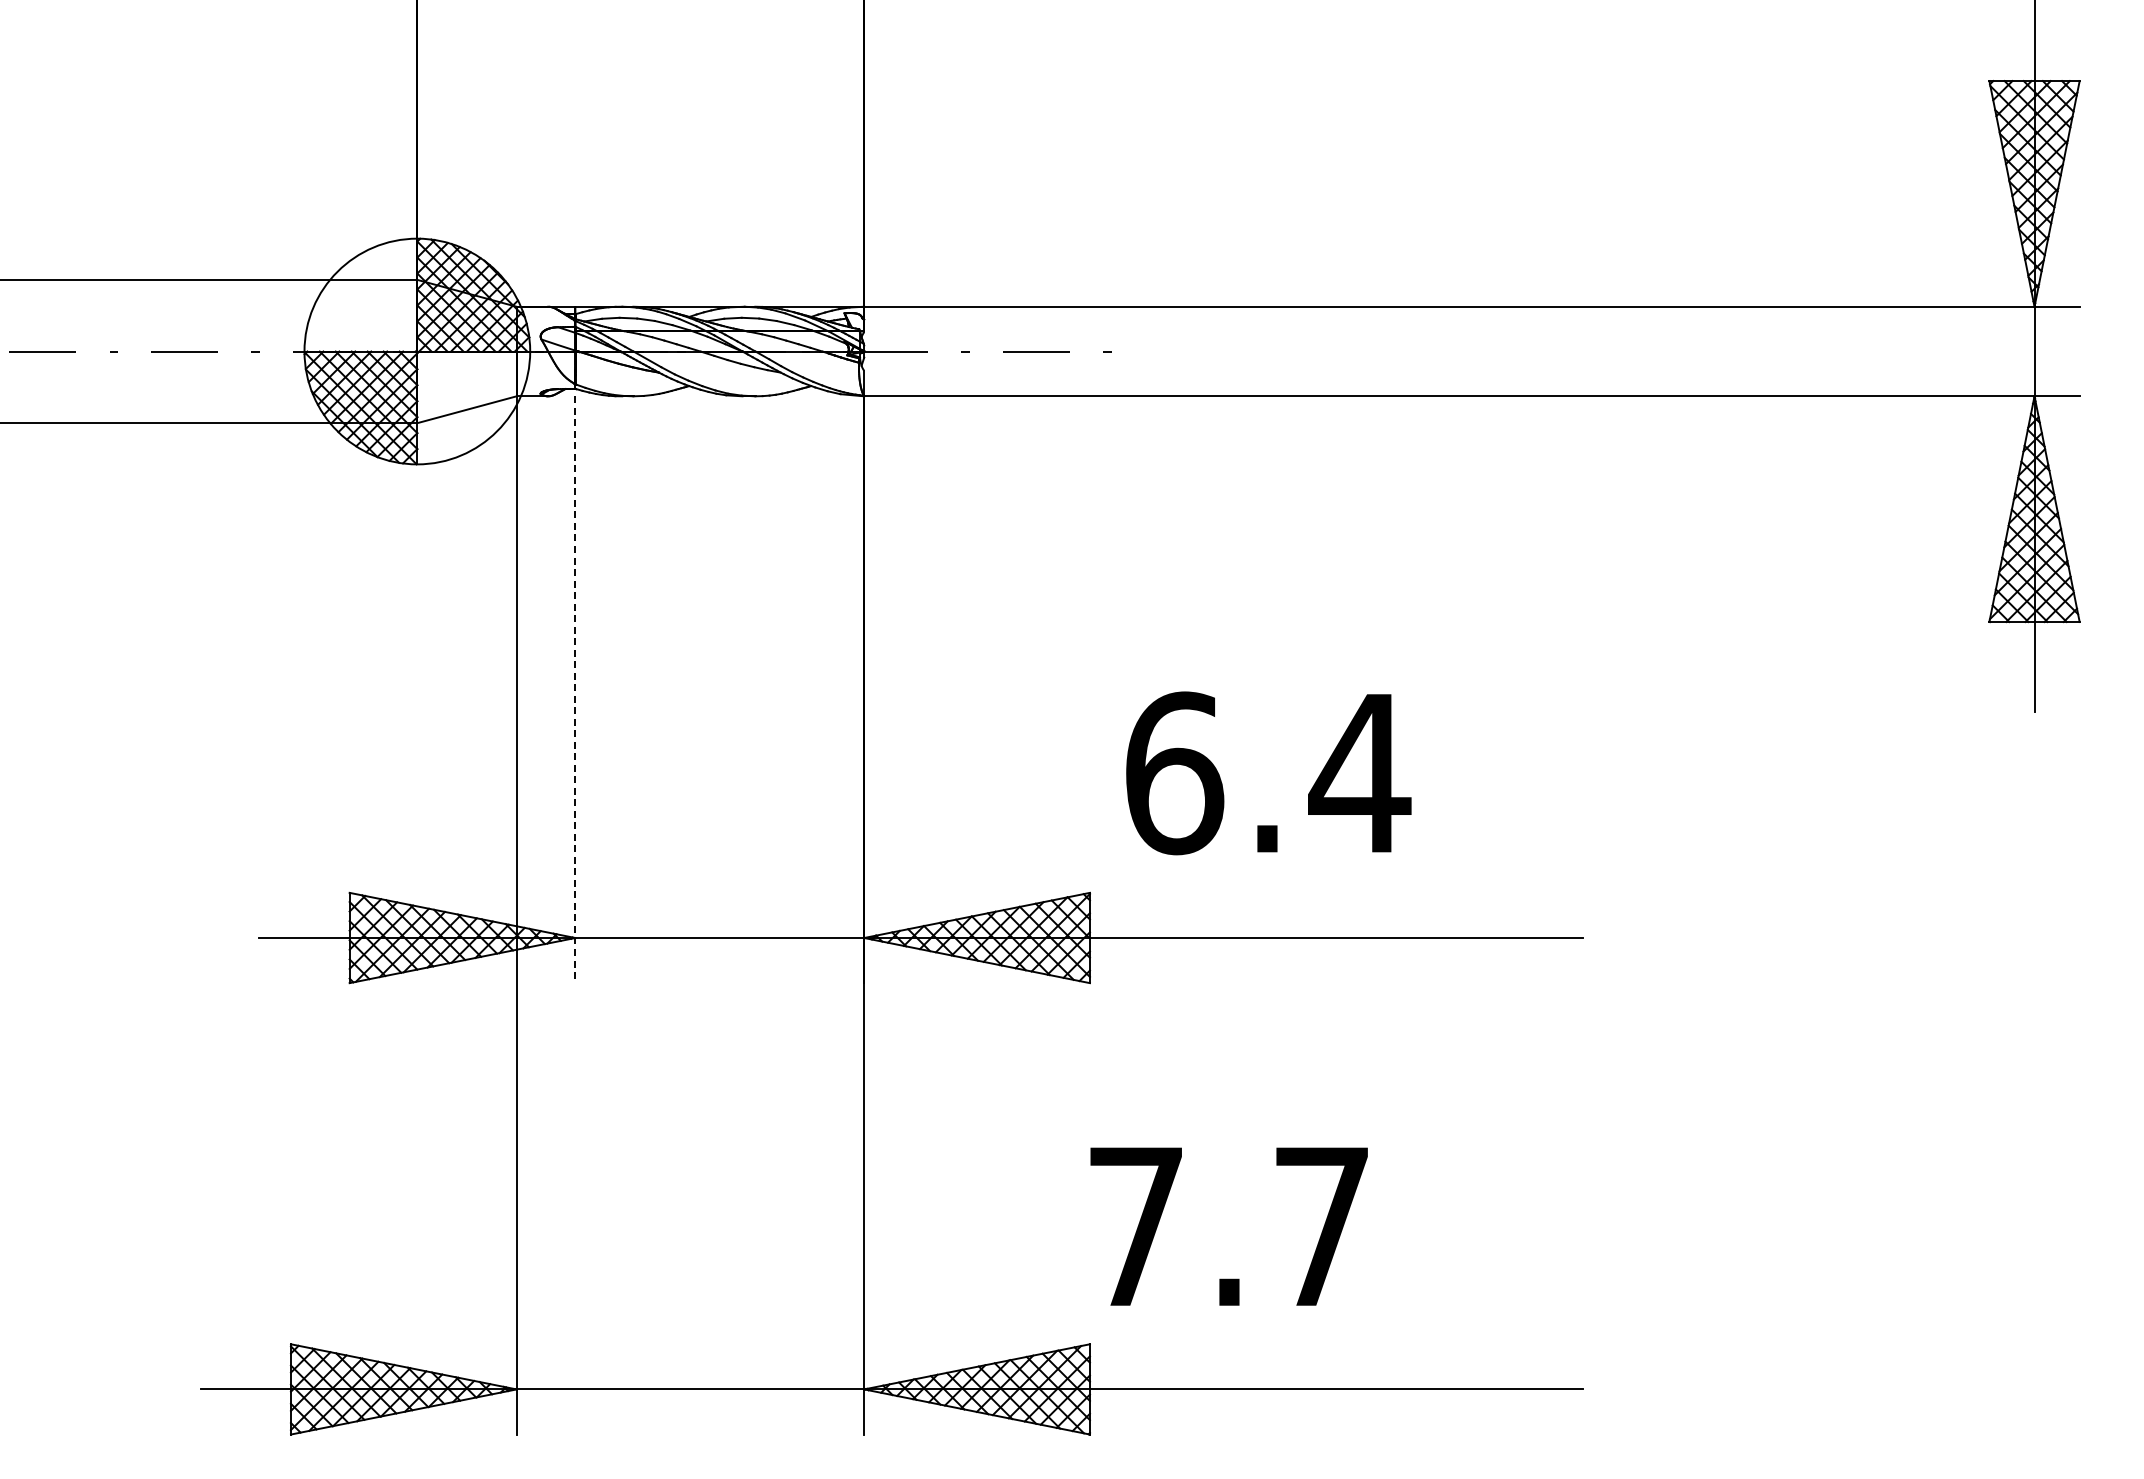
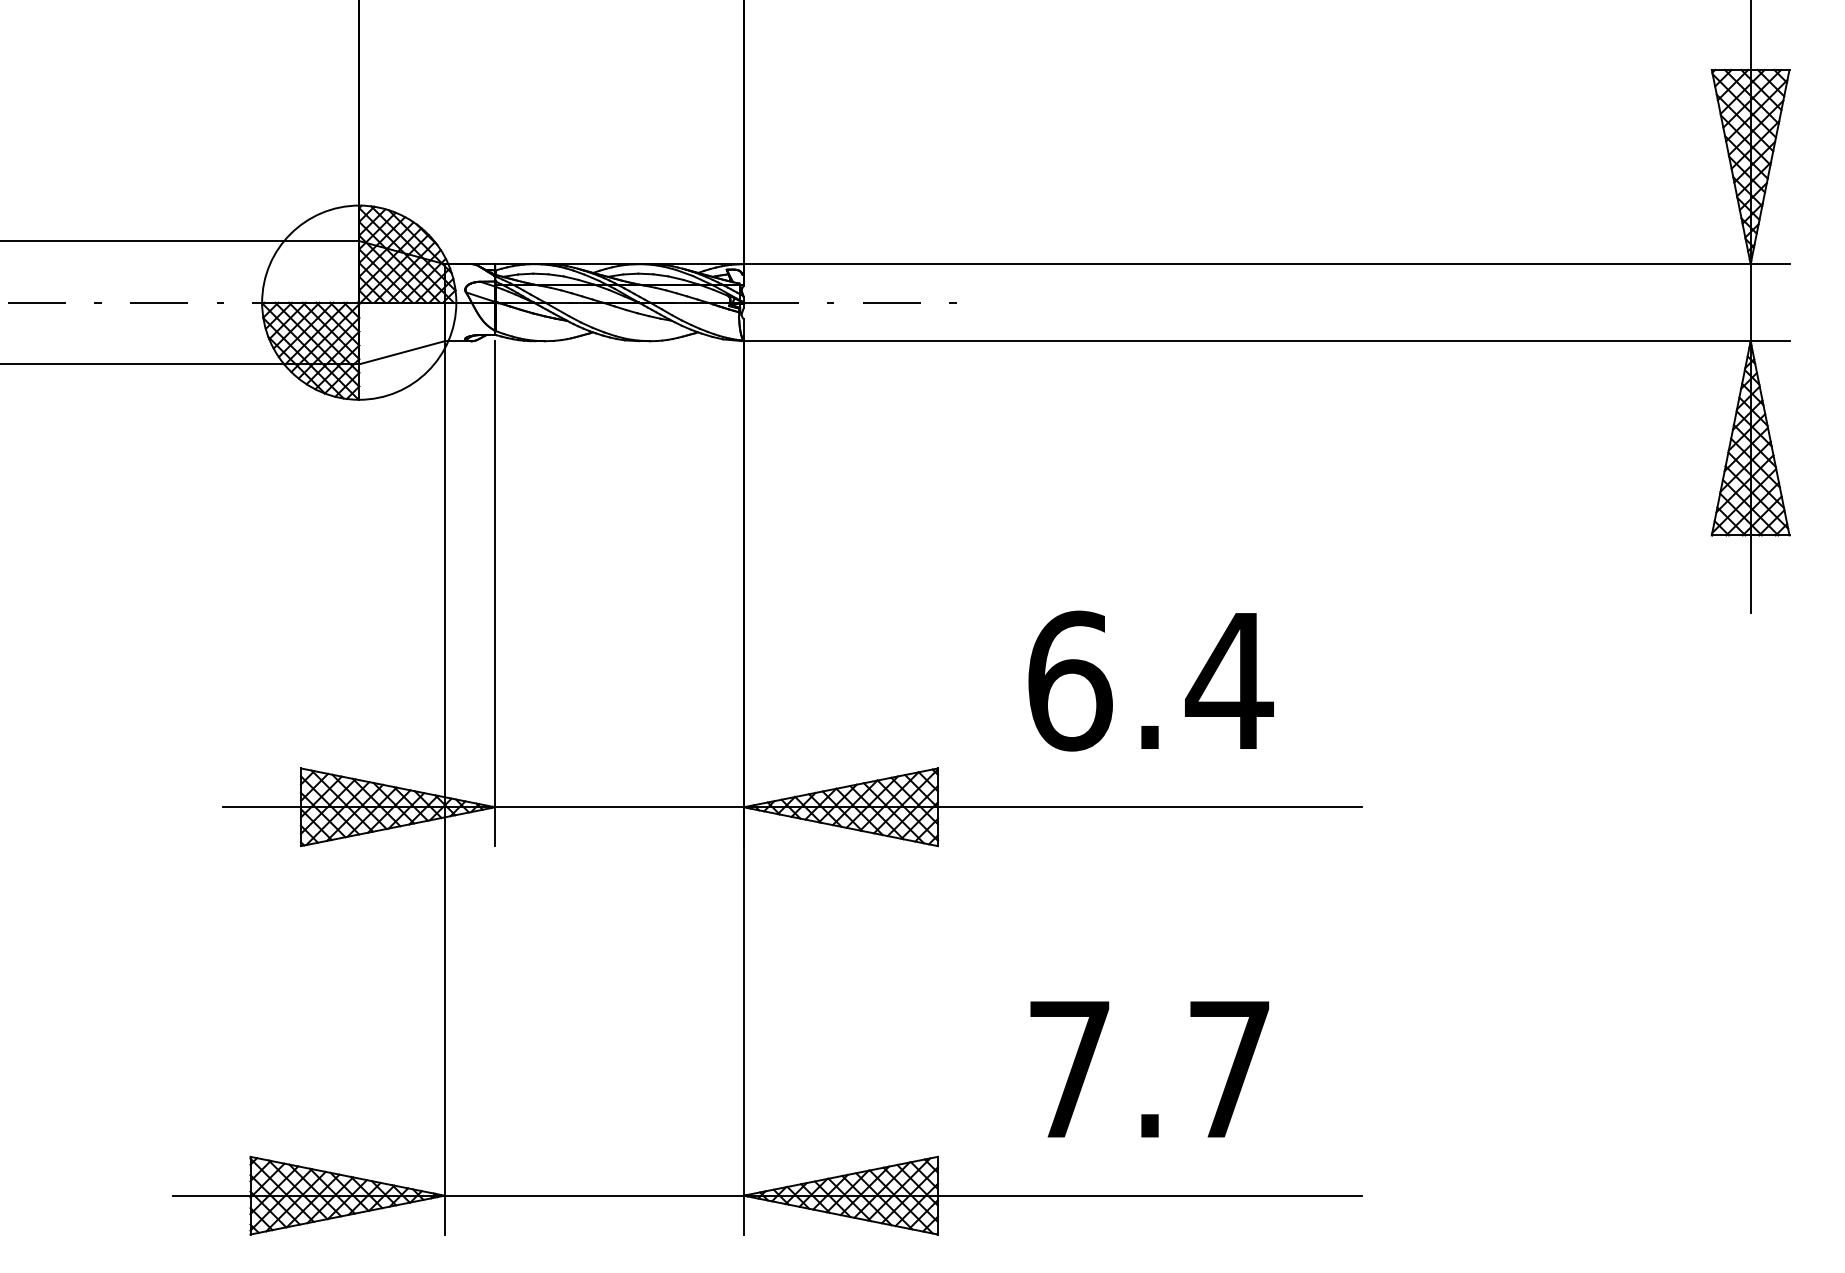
line: (575, 690) -> (495, 594), dashed -> solid
text: (1268, 773) -> (1150, 681), moved
text: (1228, 1226) -> (1149, 1069), moved

